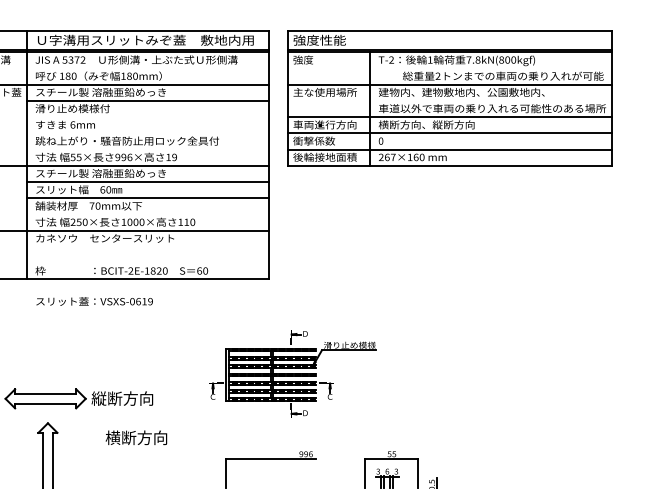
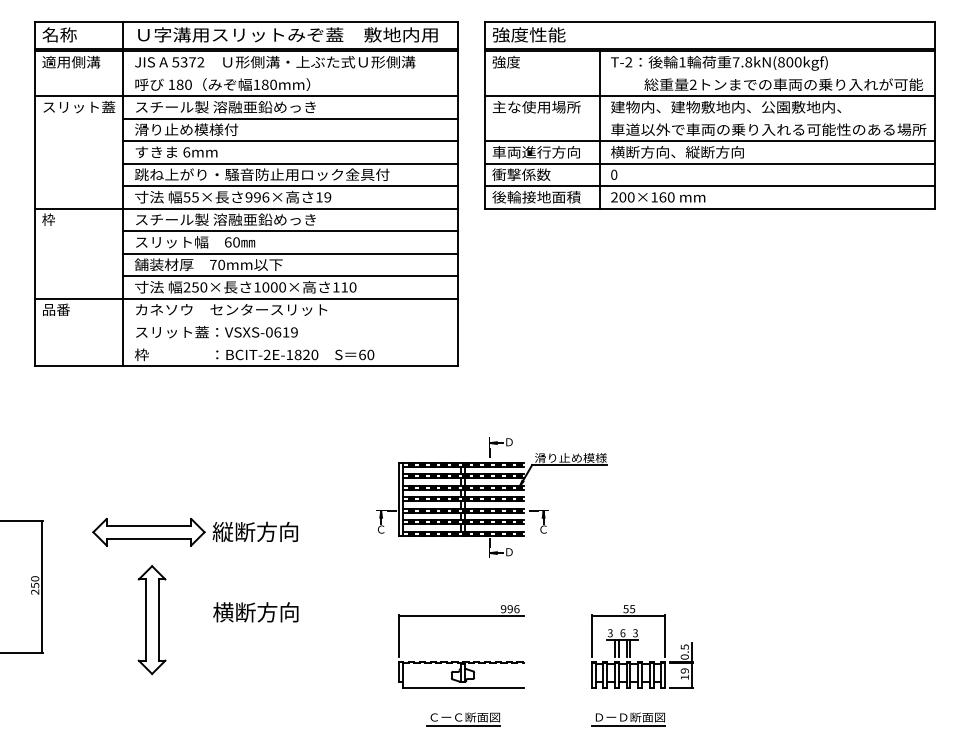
line: (147, 117) -> (290, 141), added
line: (147, 132) -> (290, 163), added
line: (147, 149) -> (290, 186), added
text: (389, 157) -> (626, 197), 267×160 -> 200×160
line: (147, 214) -> (290, 276), added
text: (94, 301) -> (216, 332), moved
text: (136, 437) -> (255, 612), moved

